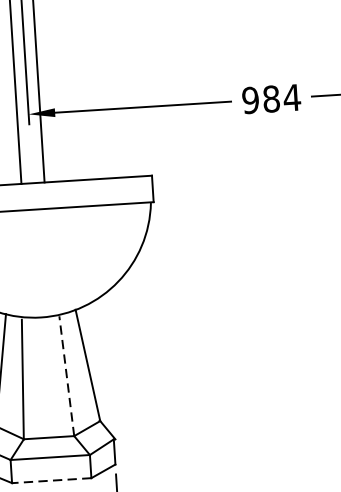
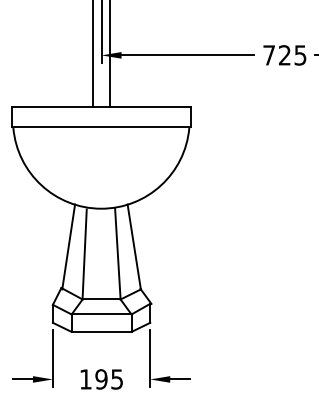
text: (270, 99) -> (284, 55), 984 -> 725
line: (66, 375) -> (117, 253), dashed -> solid
line: (51, 480) -> (101, 331), dashed -> solid

